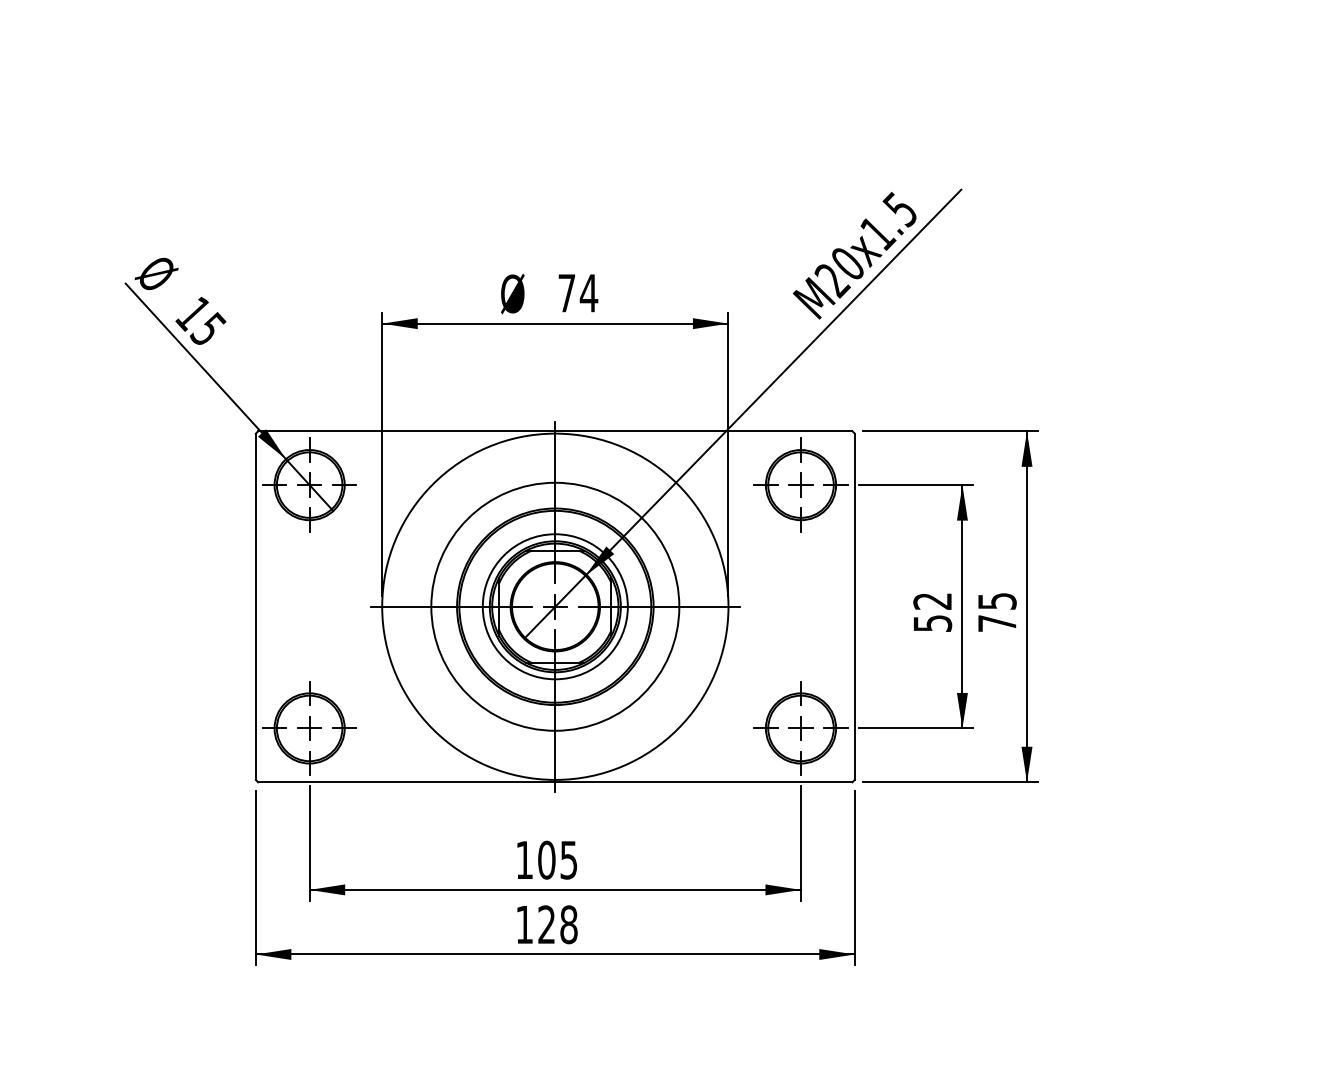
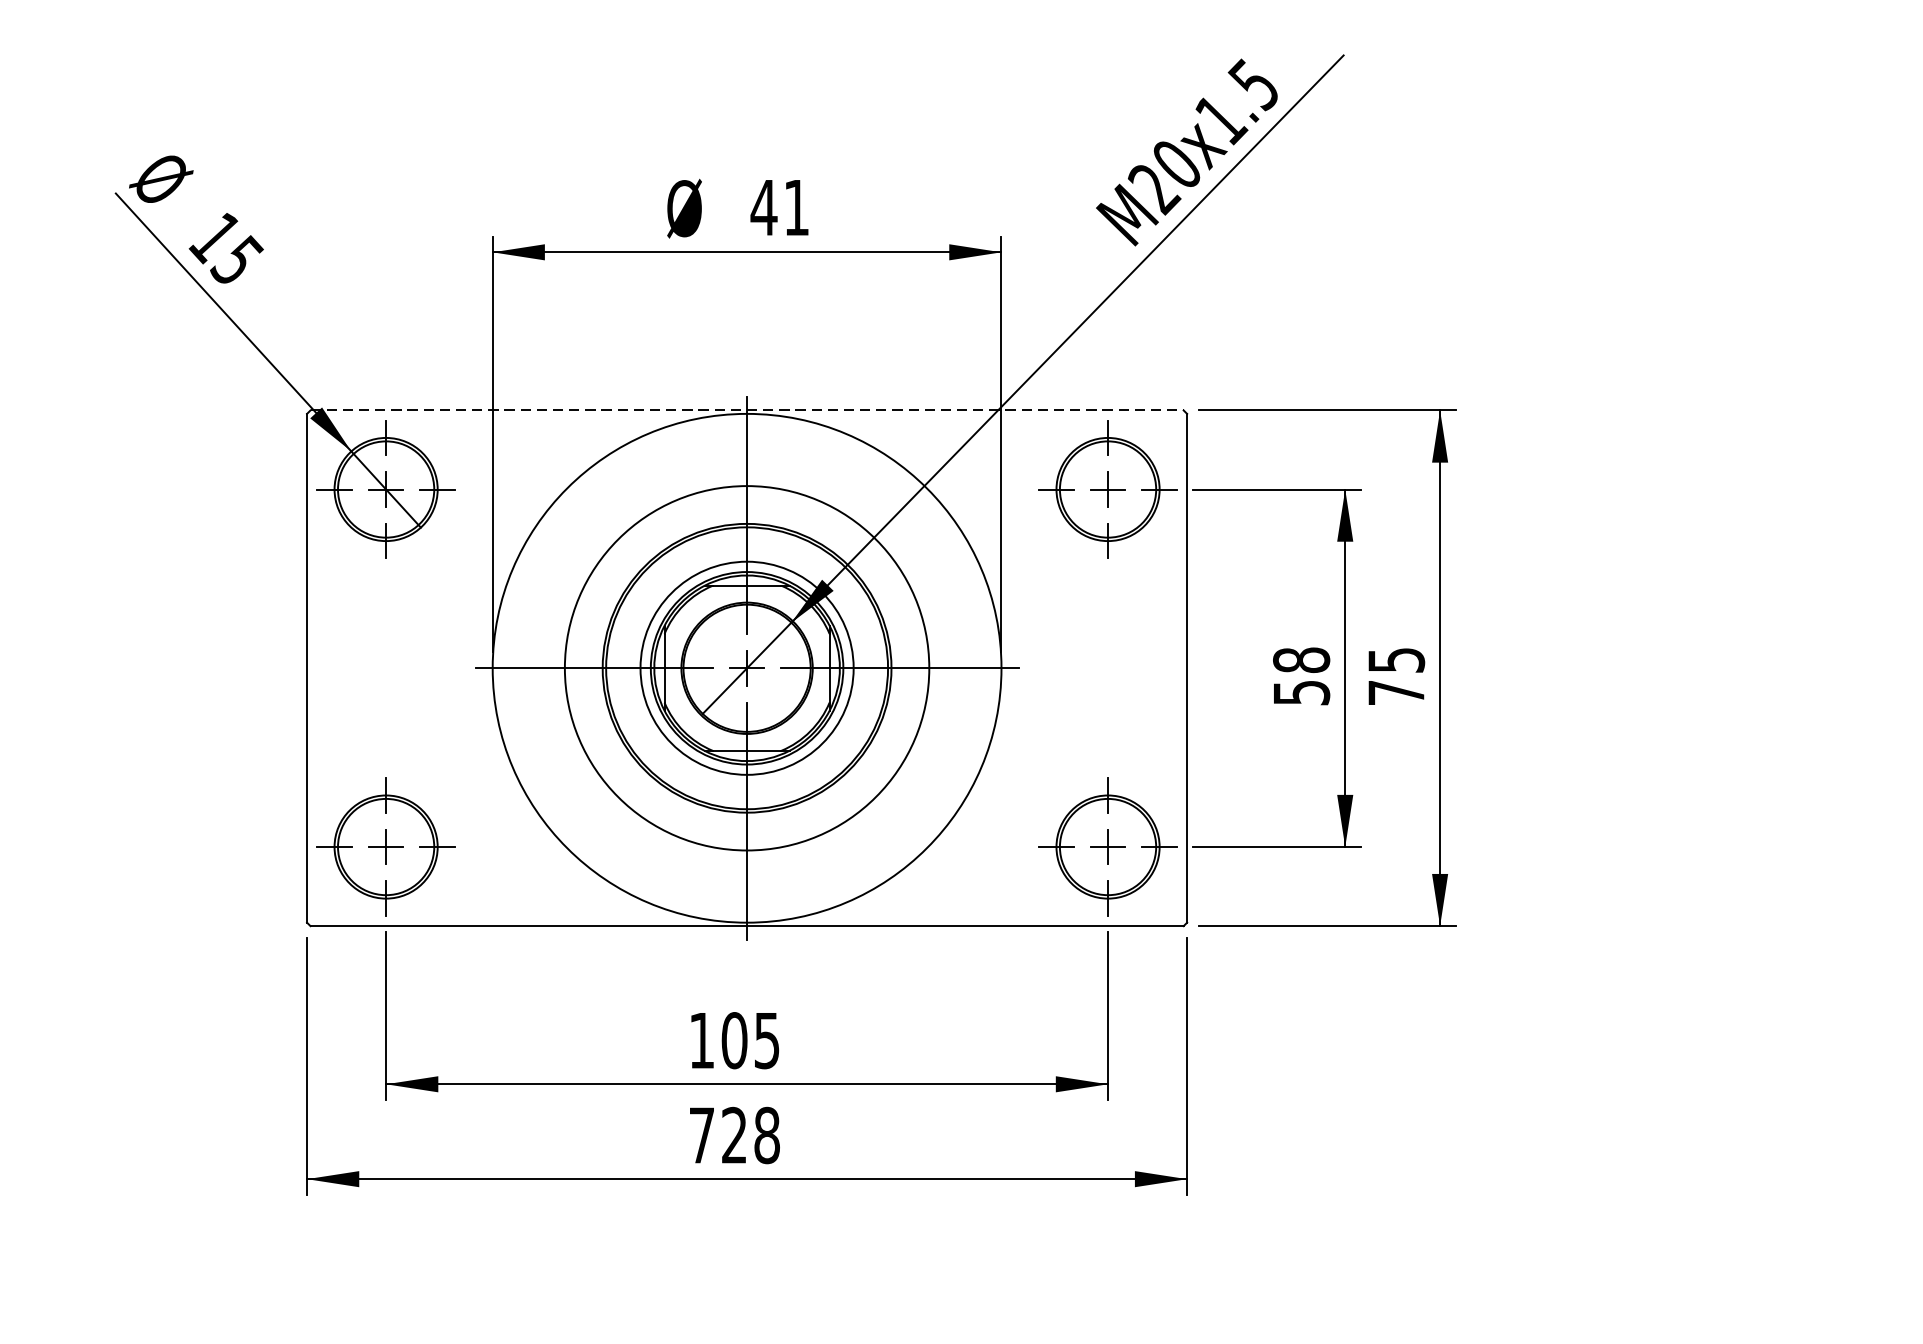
text: (577, 293) -> (779, 207), 74 -> 41
line: (555, 431) -> (747, 410), solid -> dashed
text: (932, 600) -> (1301, 659), 52 -> 58
text: (524, 924) -> (701, 1135), 128 -> 728

